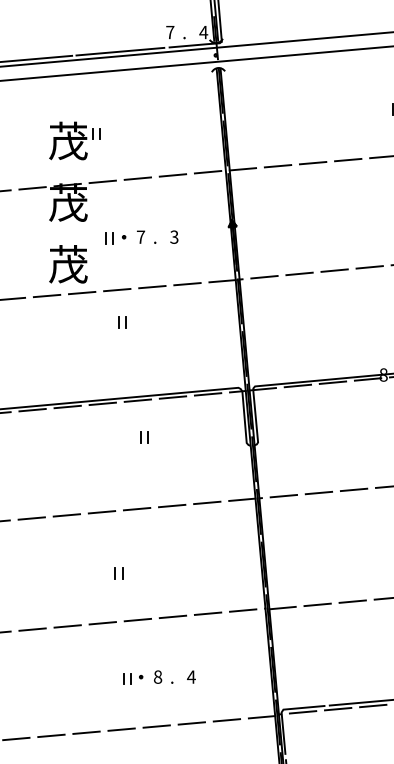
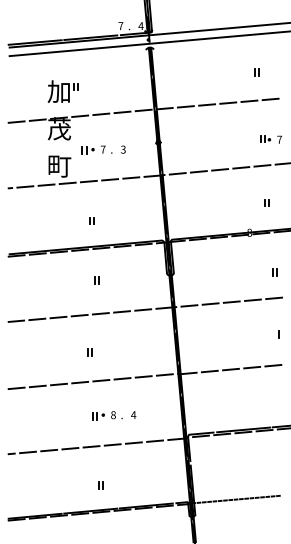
text: (66, 140) -> (58, 91), 茂 -> 加
text: (68, 263) -> (59, 165), 茂 -> 町
part: (121, 321) -> (91, 220), moved
part: (143, 437) -> (96, 280), moved

